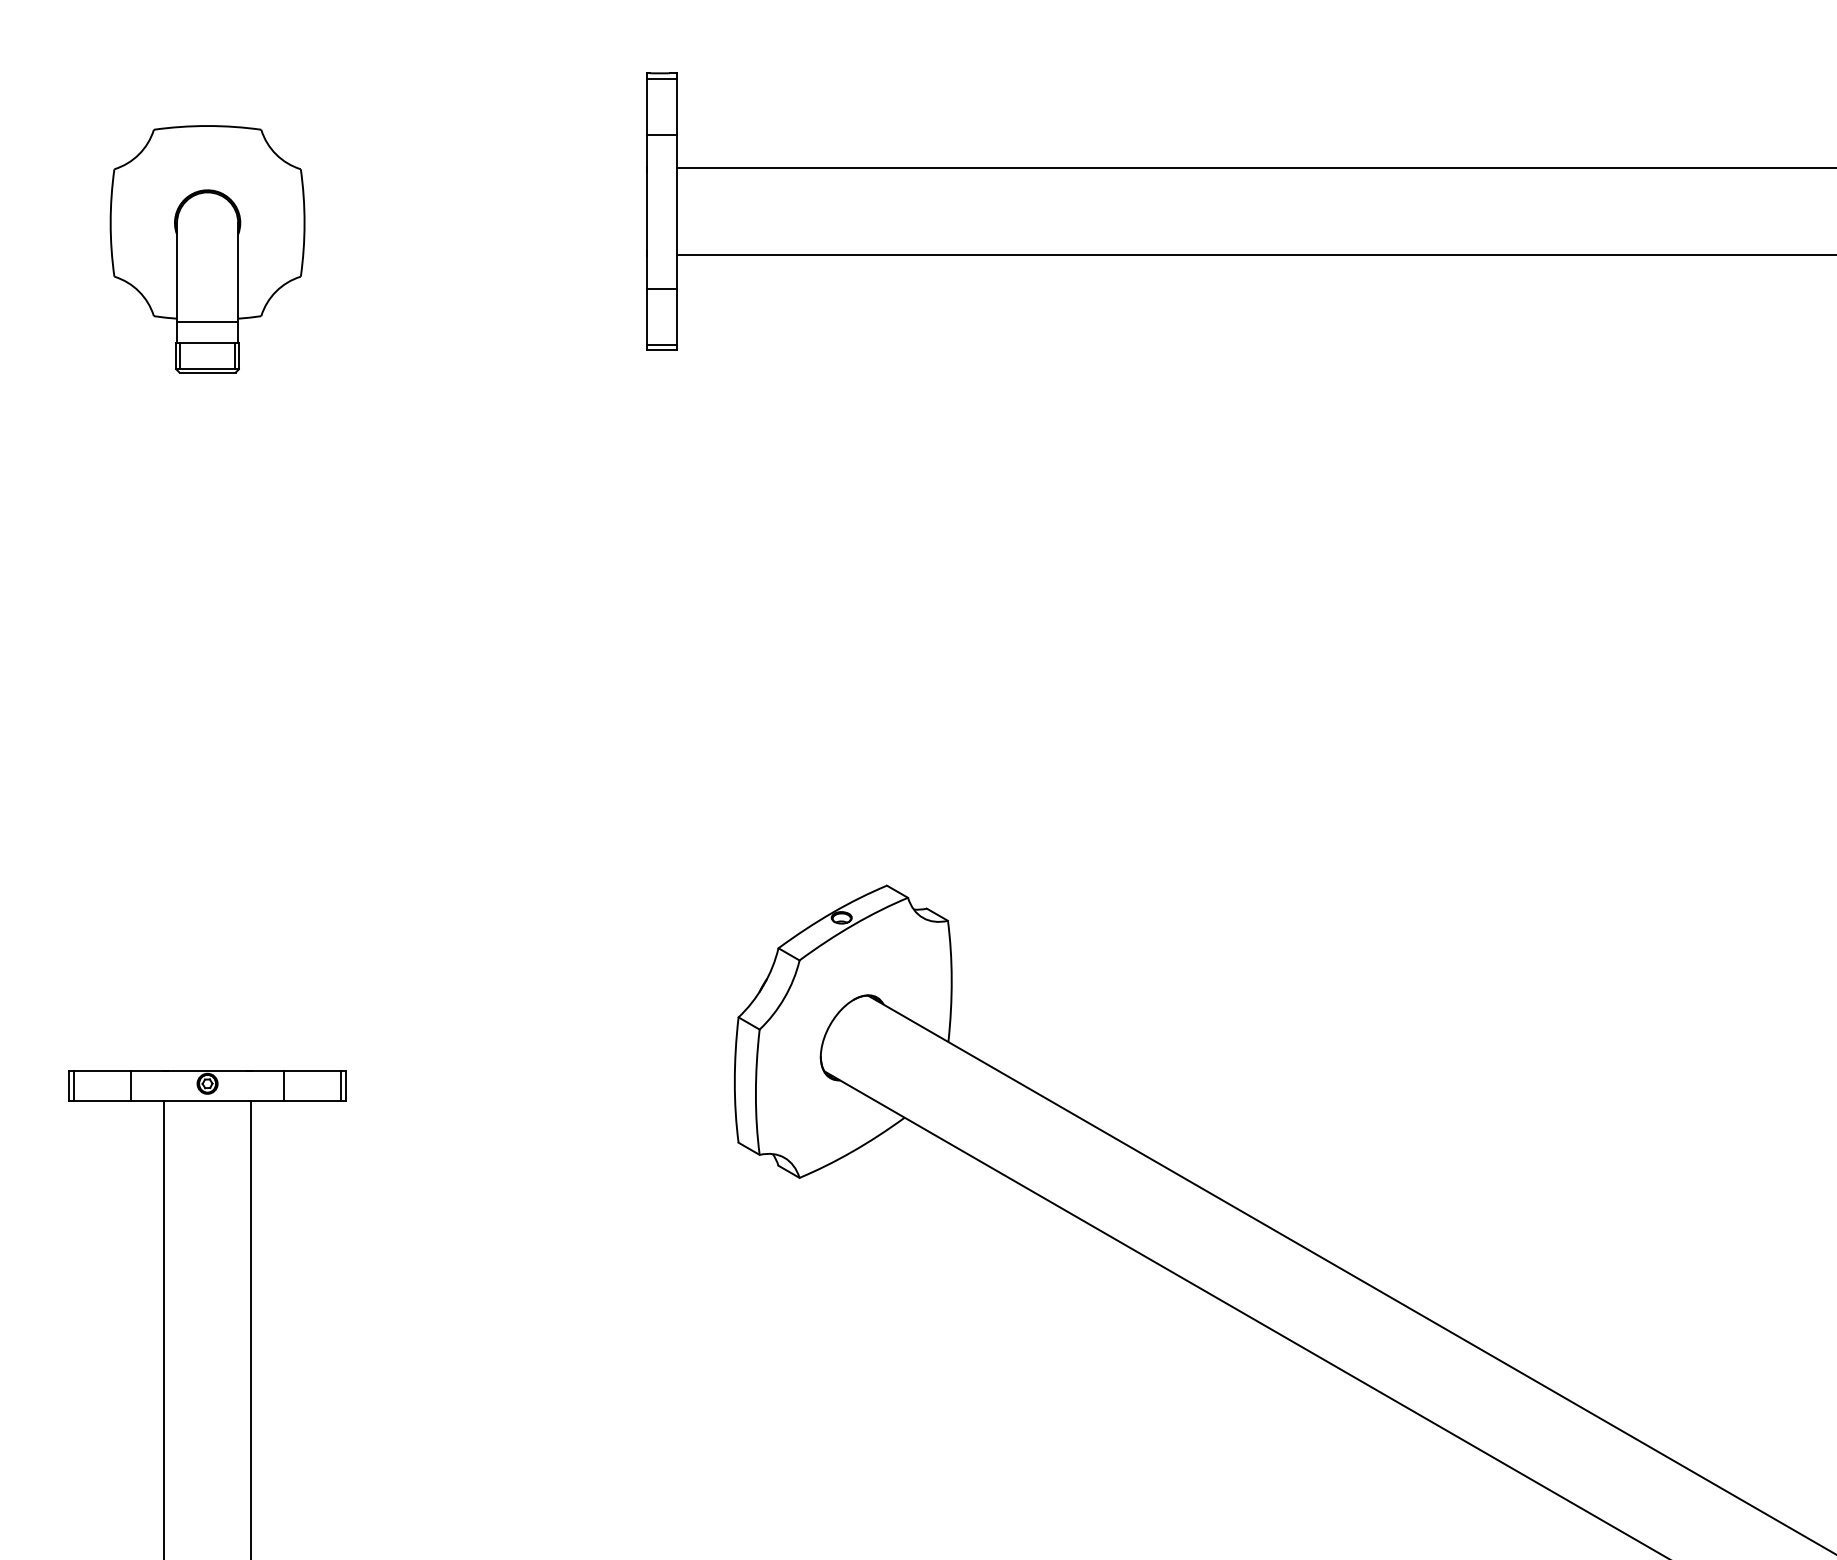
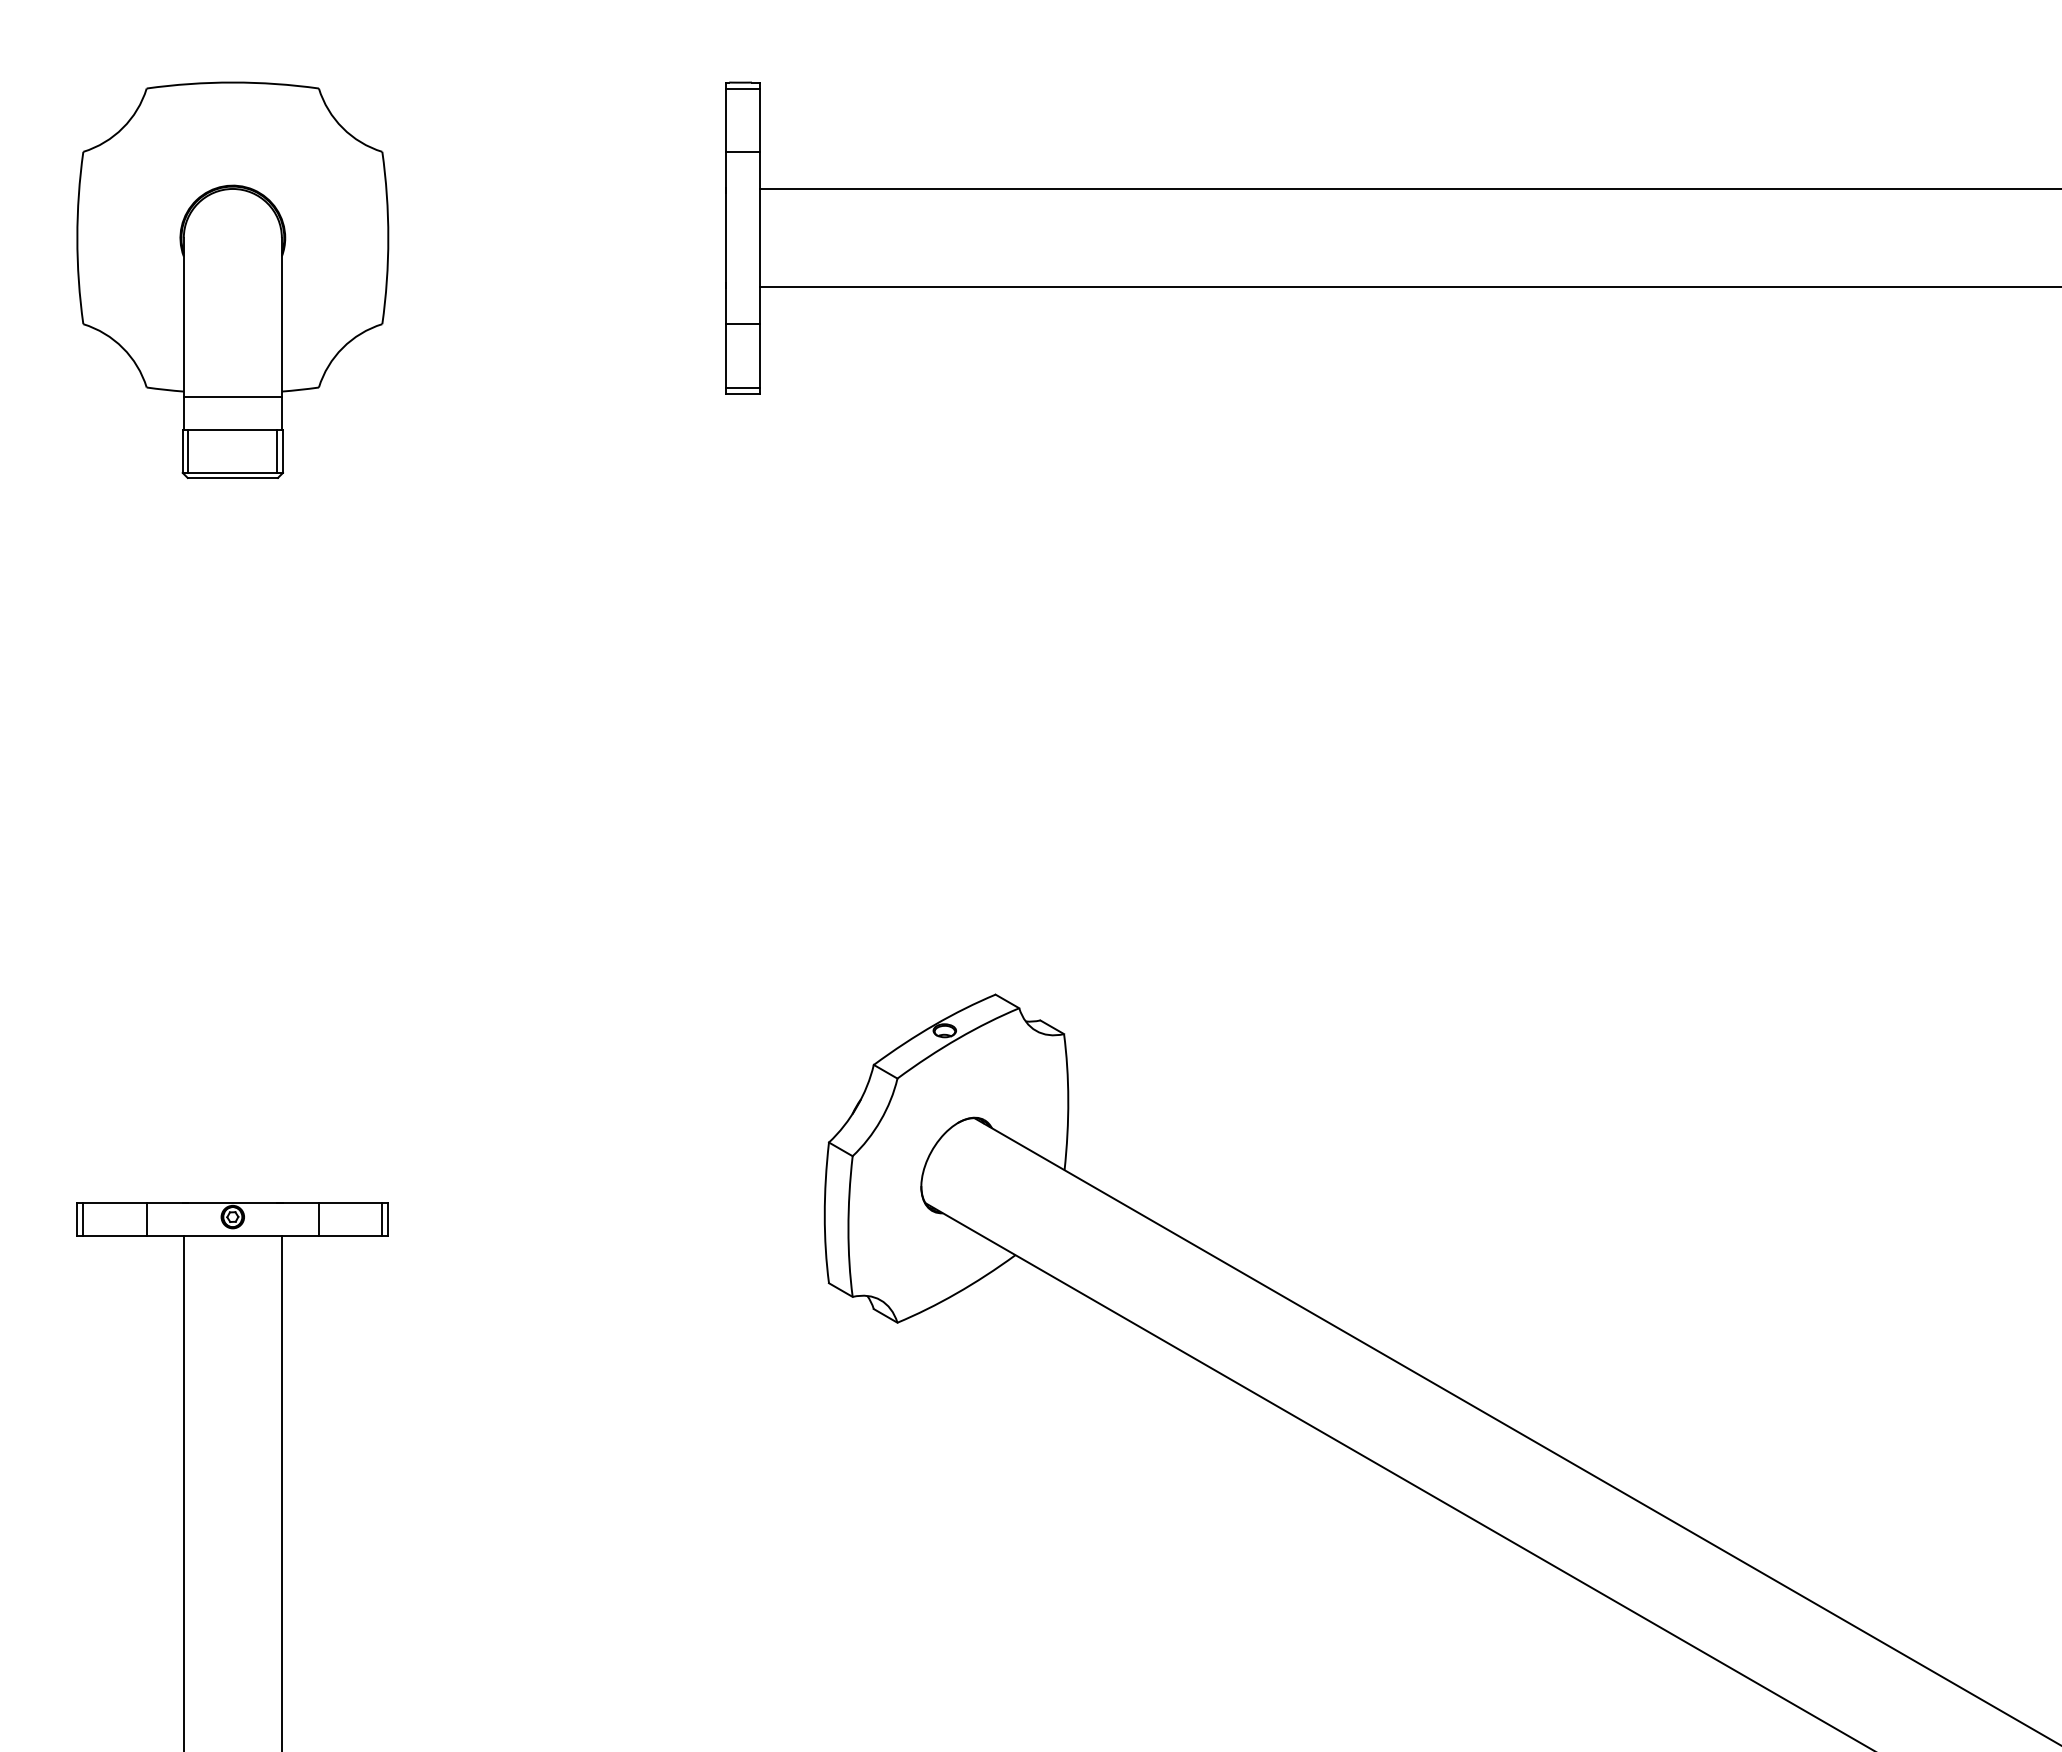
part: (207, 248) -> (232, 279), size x1.43

